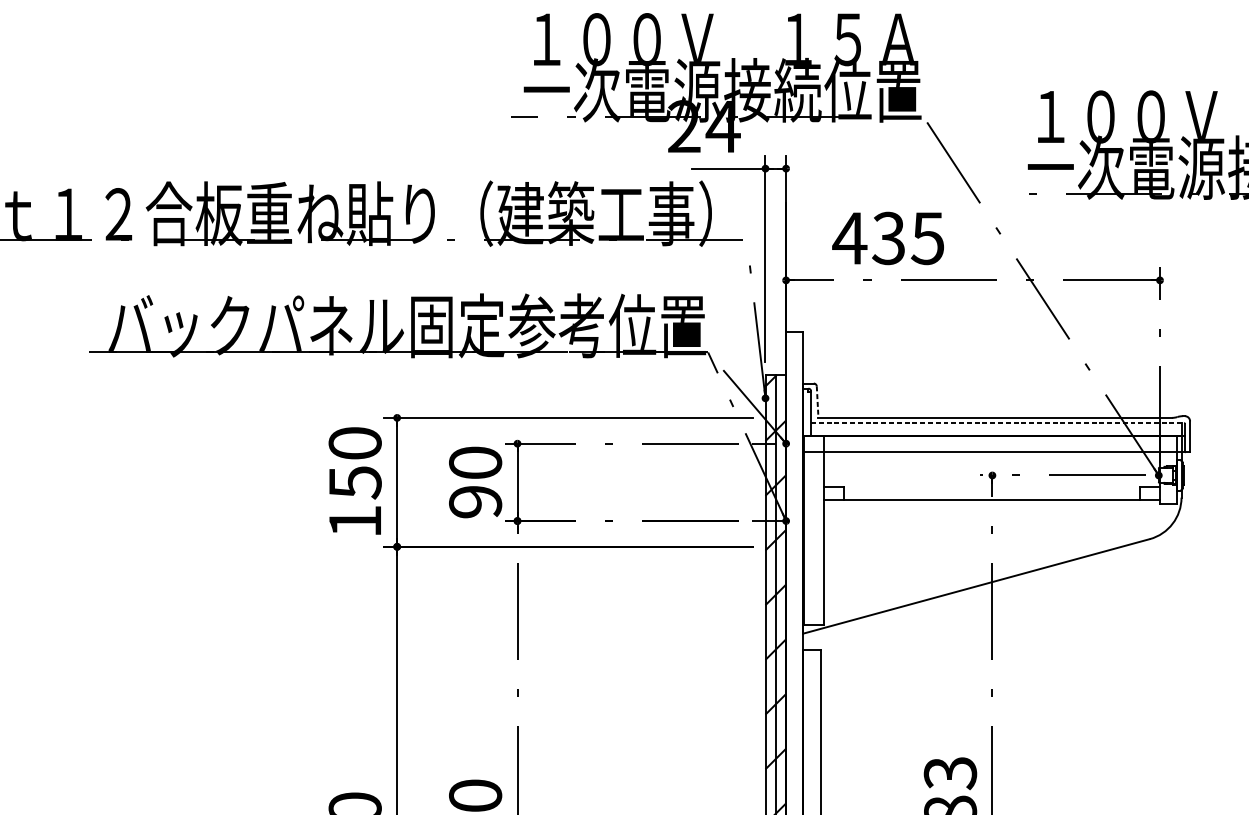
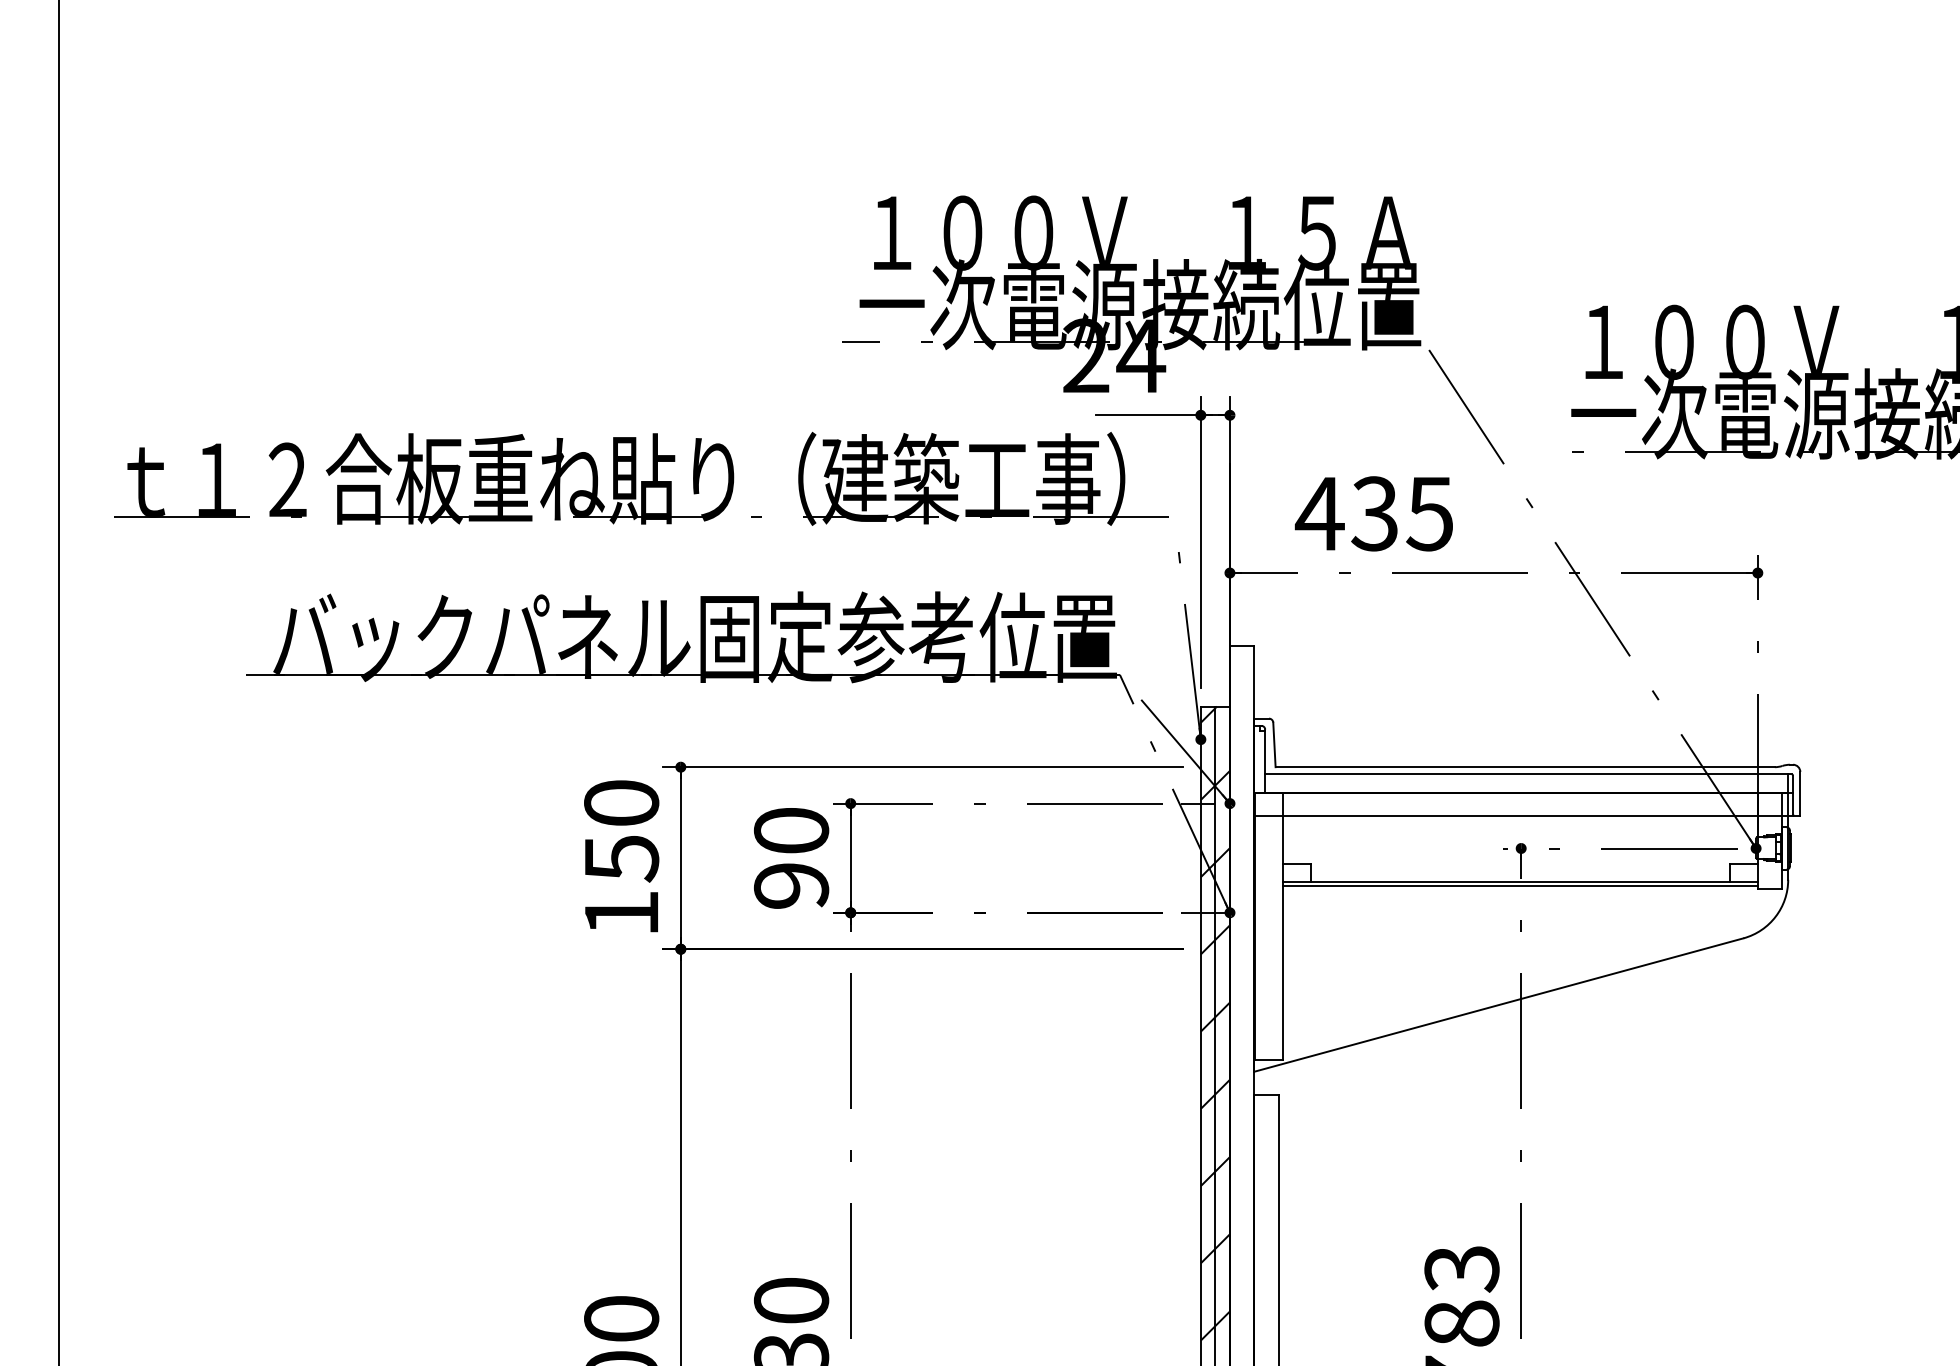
line: (817, 402) -> (1274, 745), dashed -> solid
line: (998, 423) -> (1529, 774), dashed -> solid
line: (991, 501) -> (1520, 885), added

